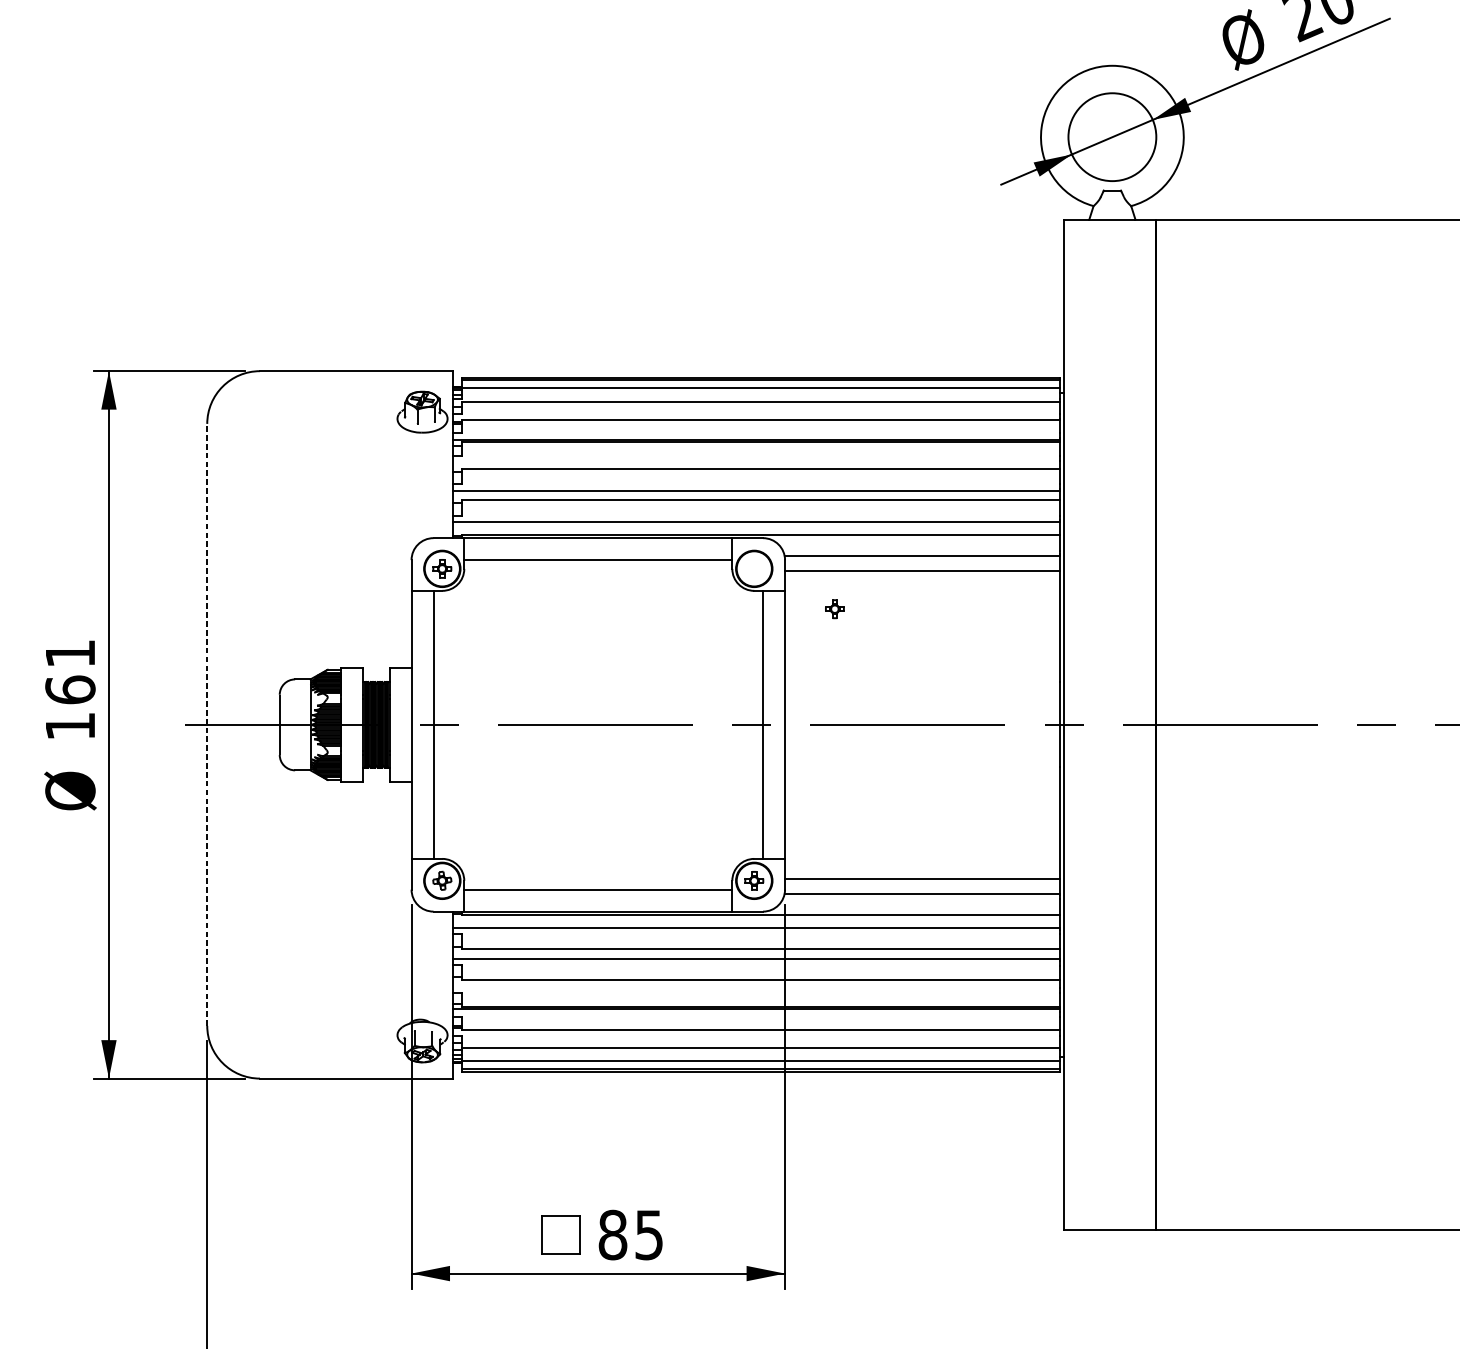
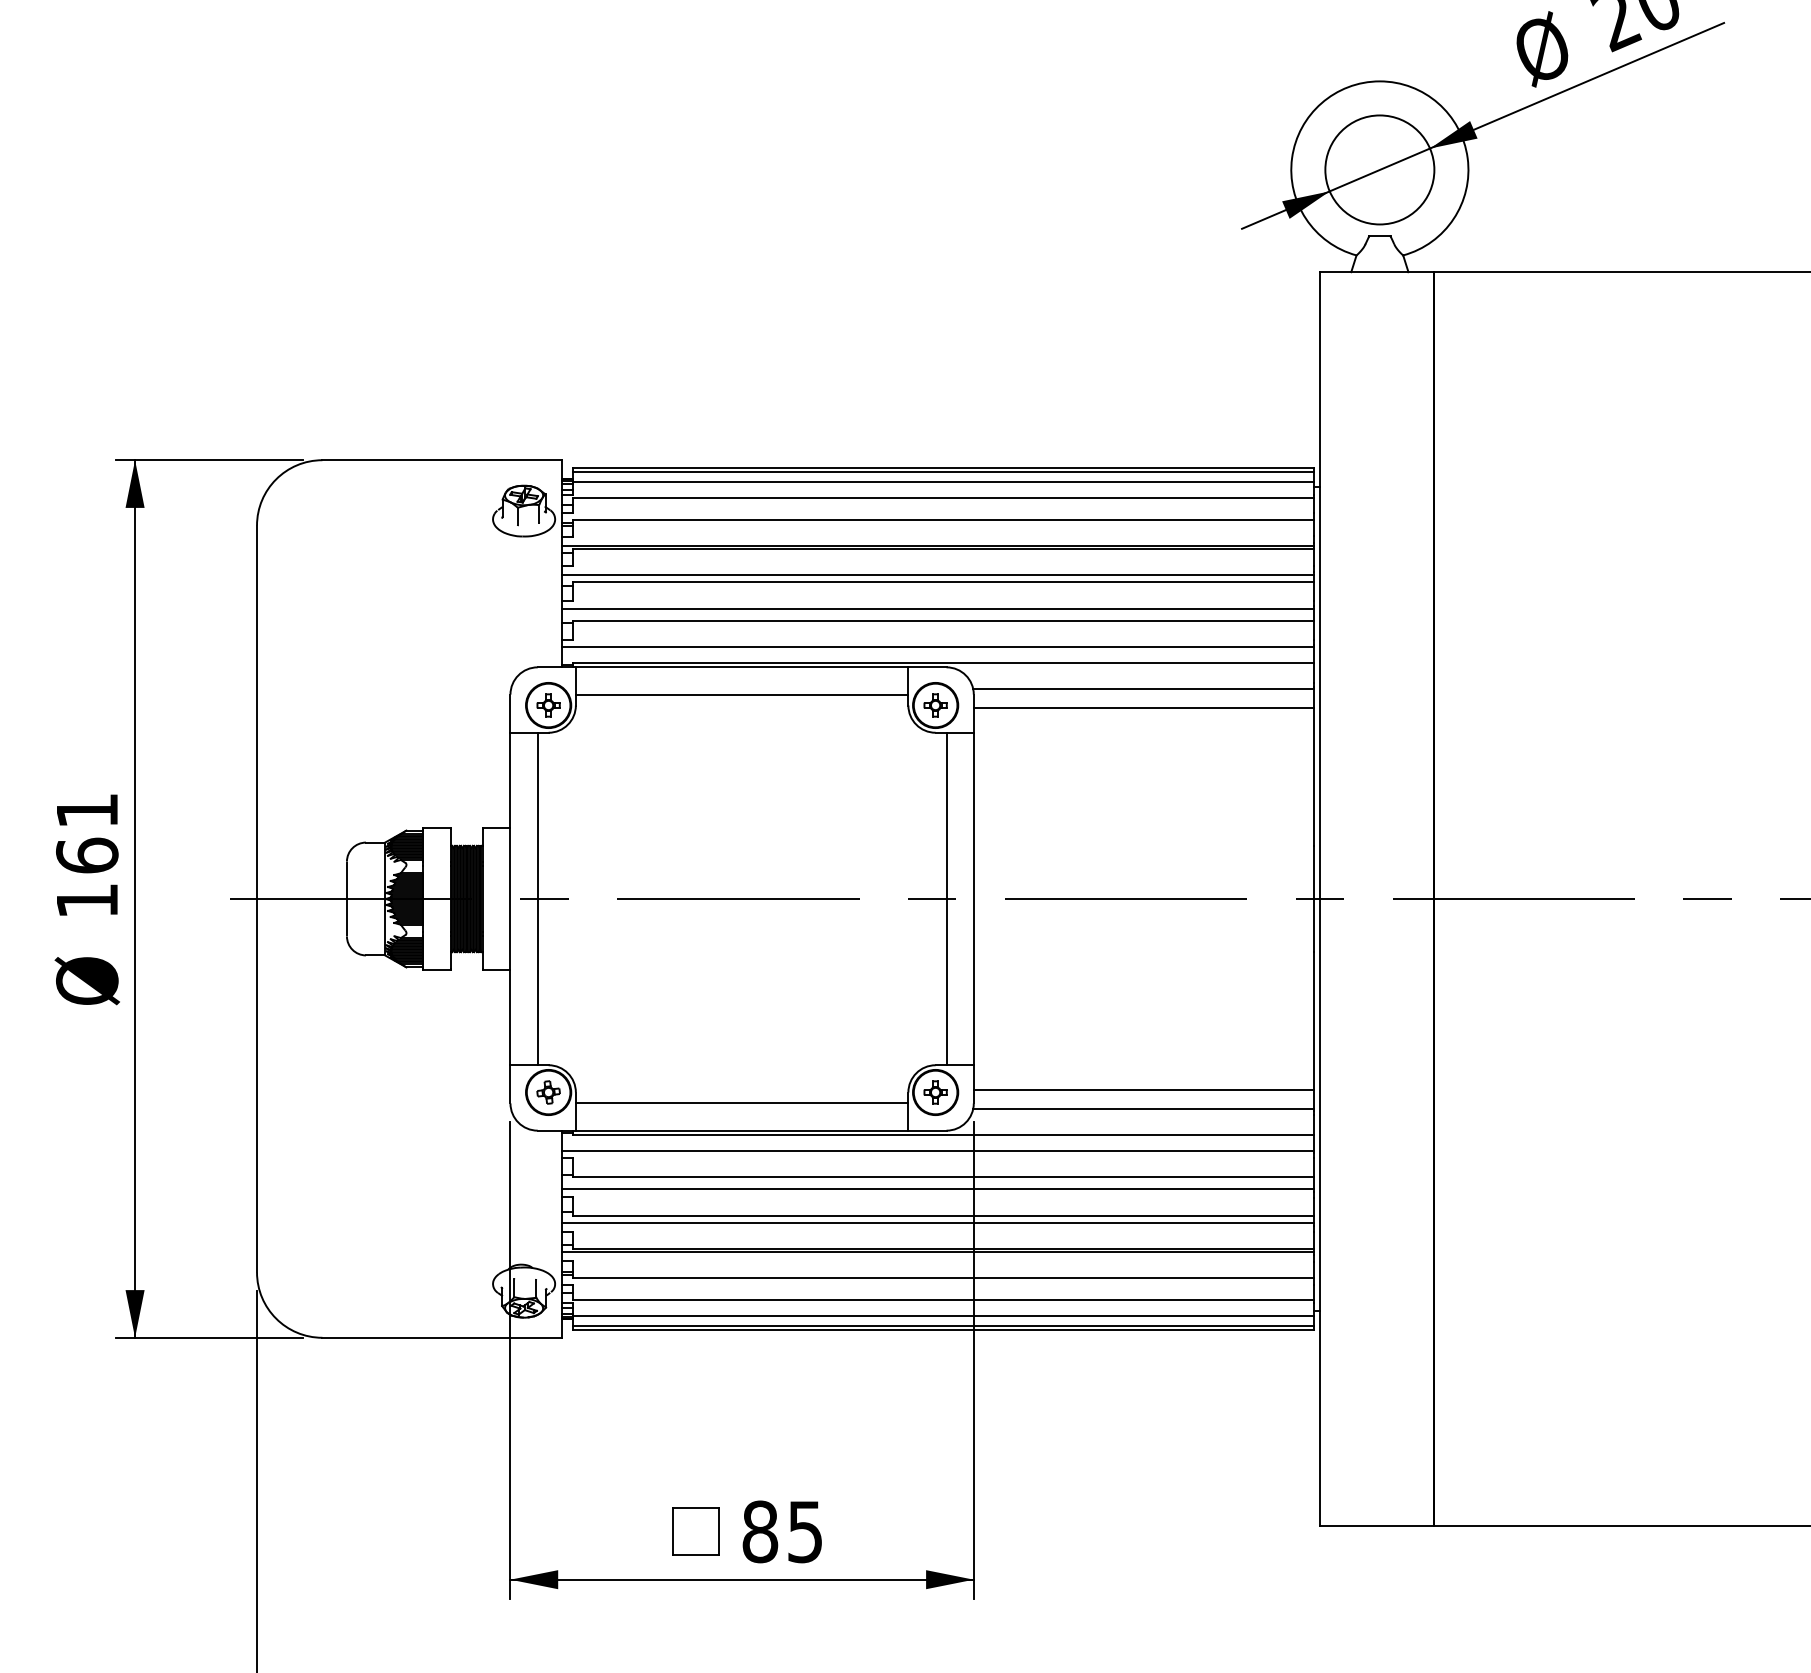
line: (756, 463) -> (938, 574), added
part: (834, 609) -> (935, 705), moved
line: (207, 724) -> (257, 898), dashed -> solid
line: (756, 986) -> (938, 1223), added

